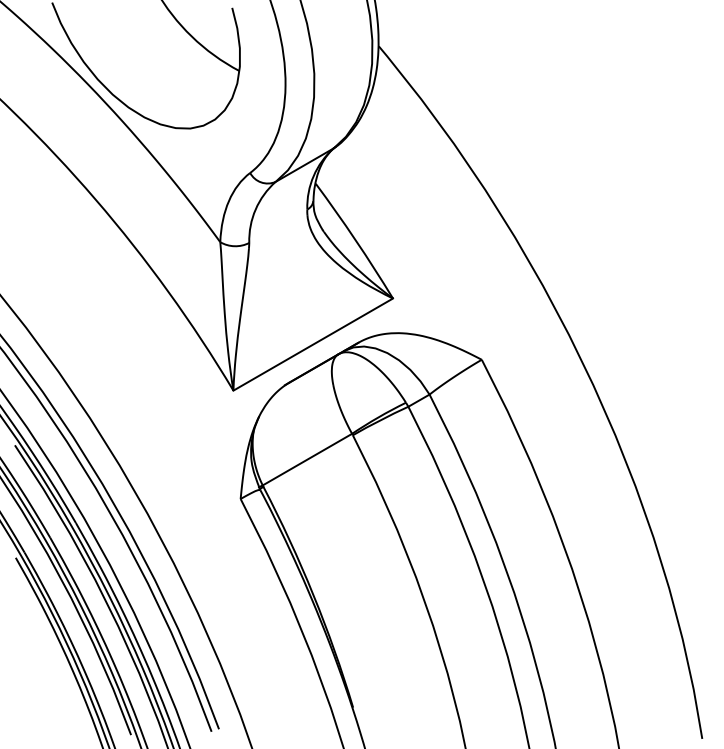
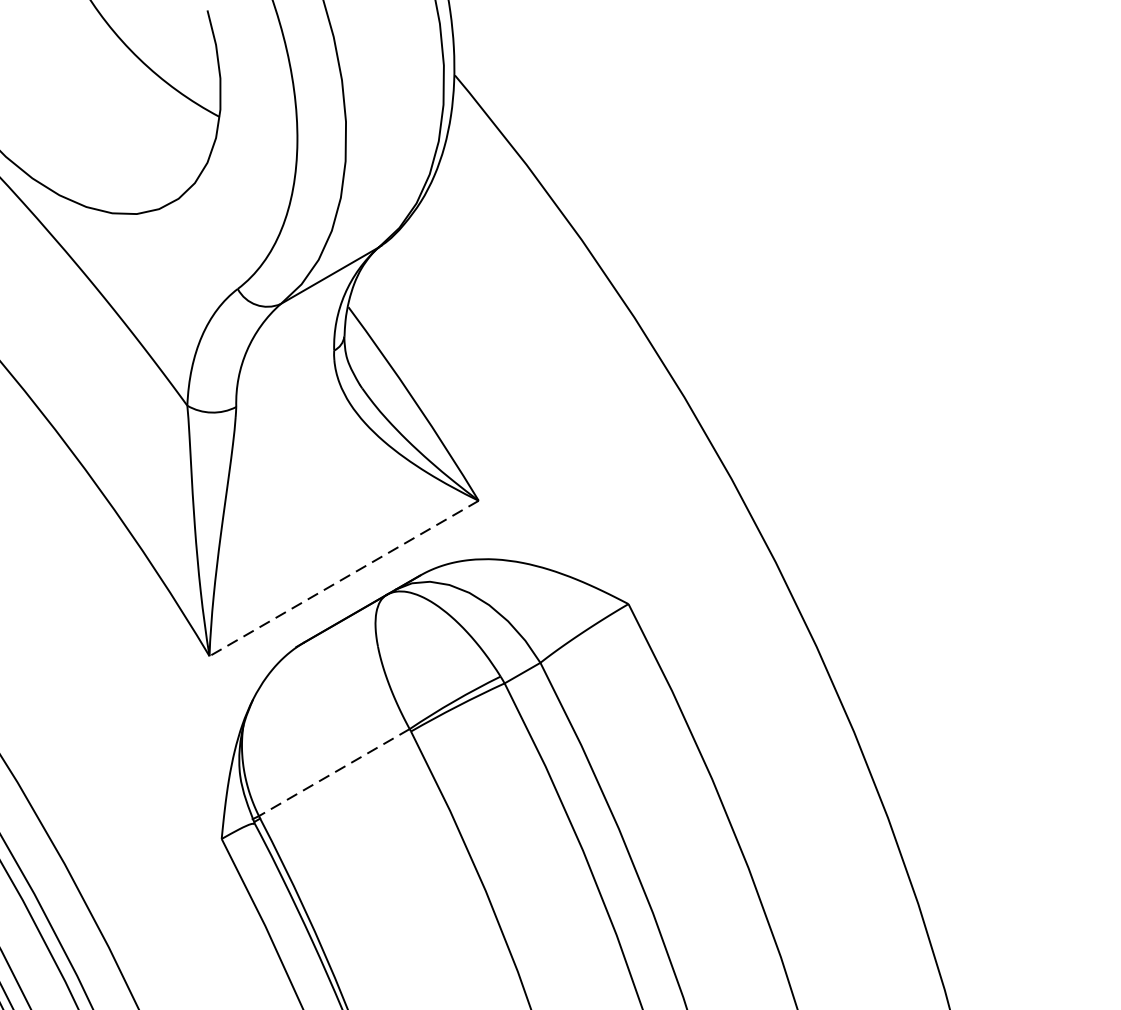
line: (312, 344) -> (342, 578), solid -> dashed
line: (307, 459) -> (334, 772), solid -> dashed

